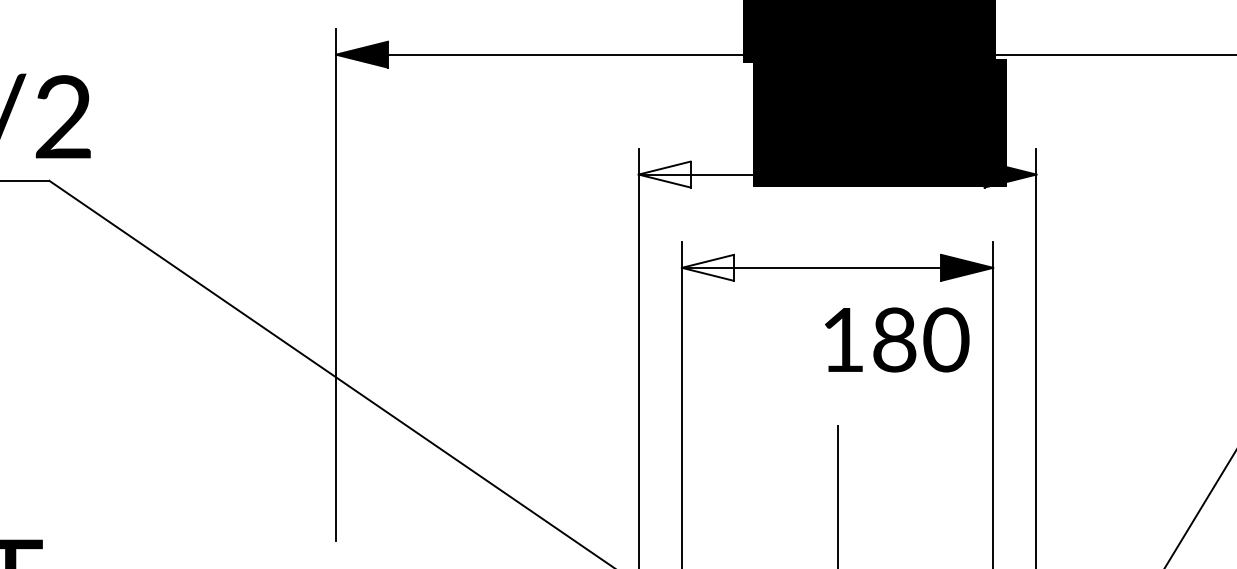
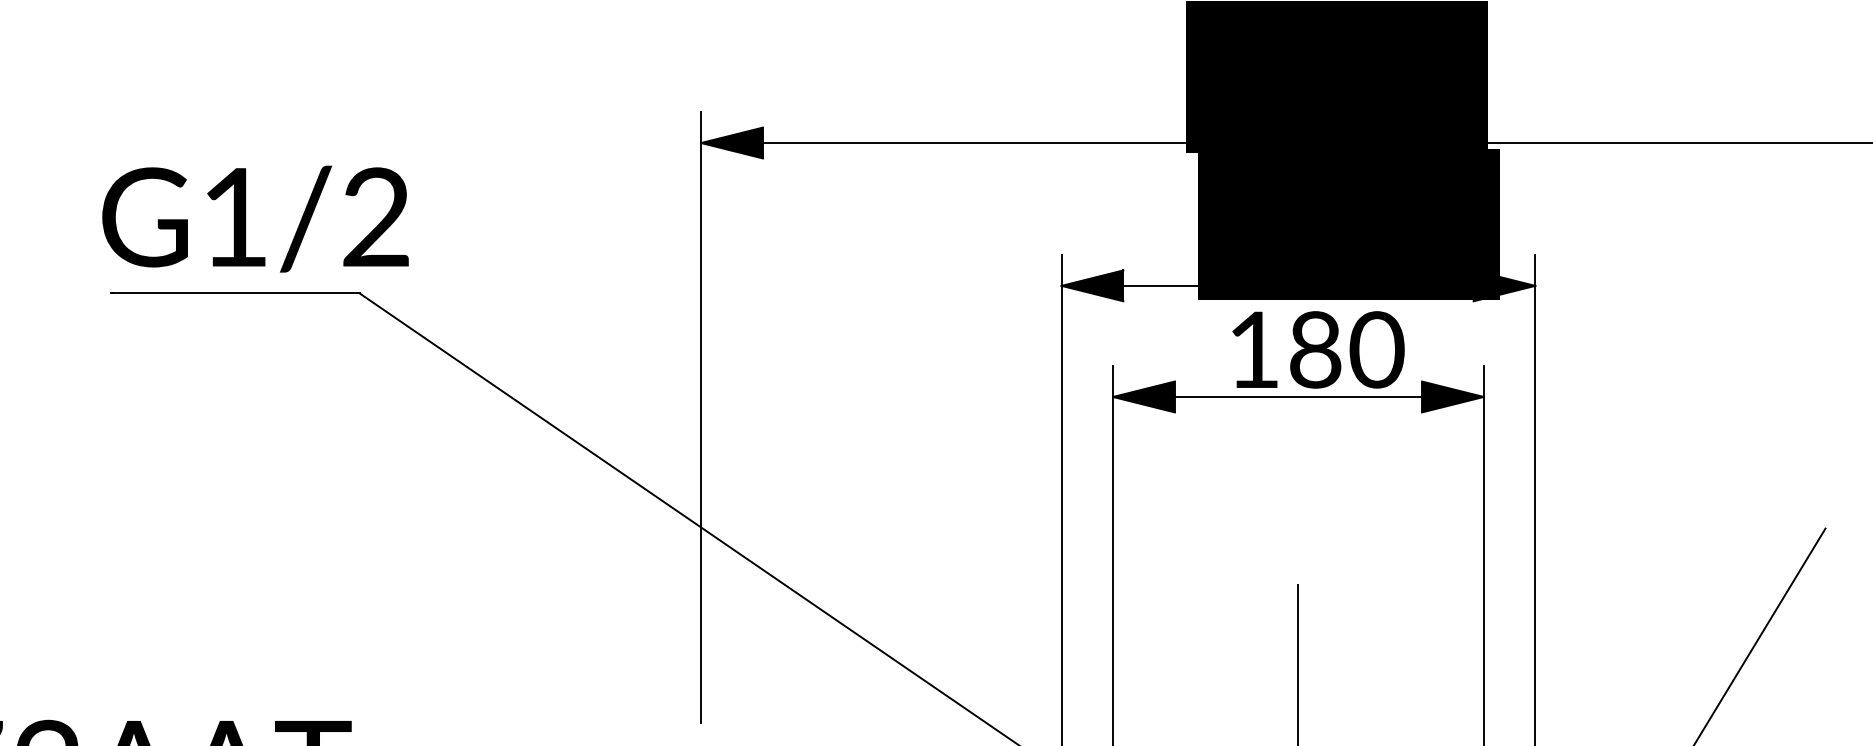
fill: (664, 174) -> (1092, 285), added
fill: (707, 267) -> (1143, 396), added
text: (897, 339) -> (1318, 349), moved

